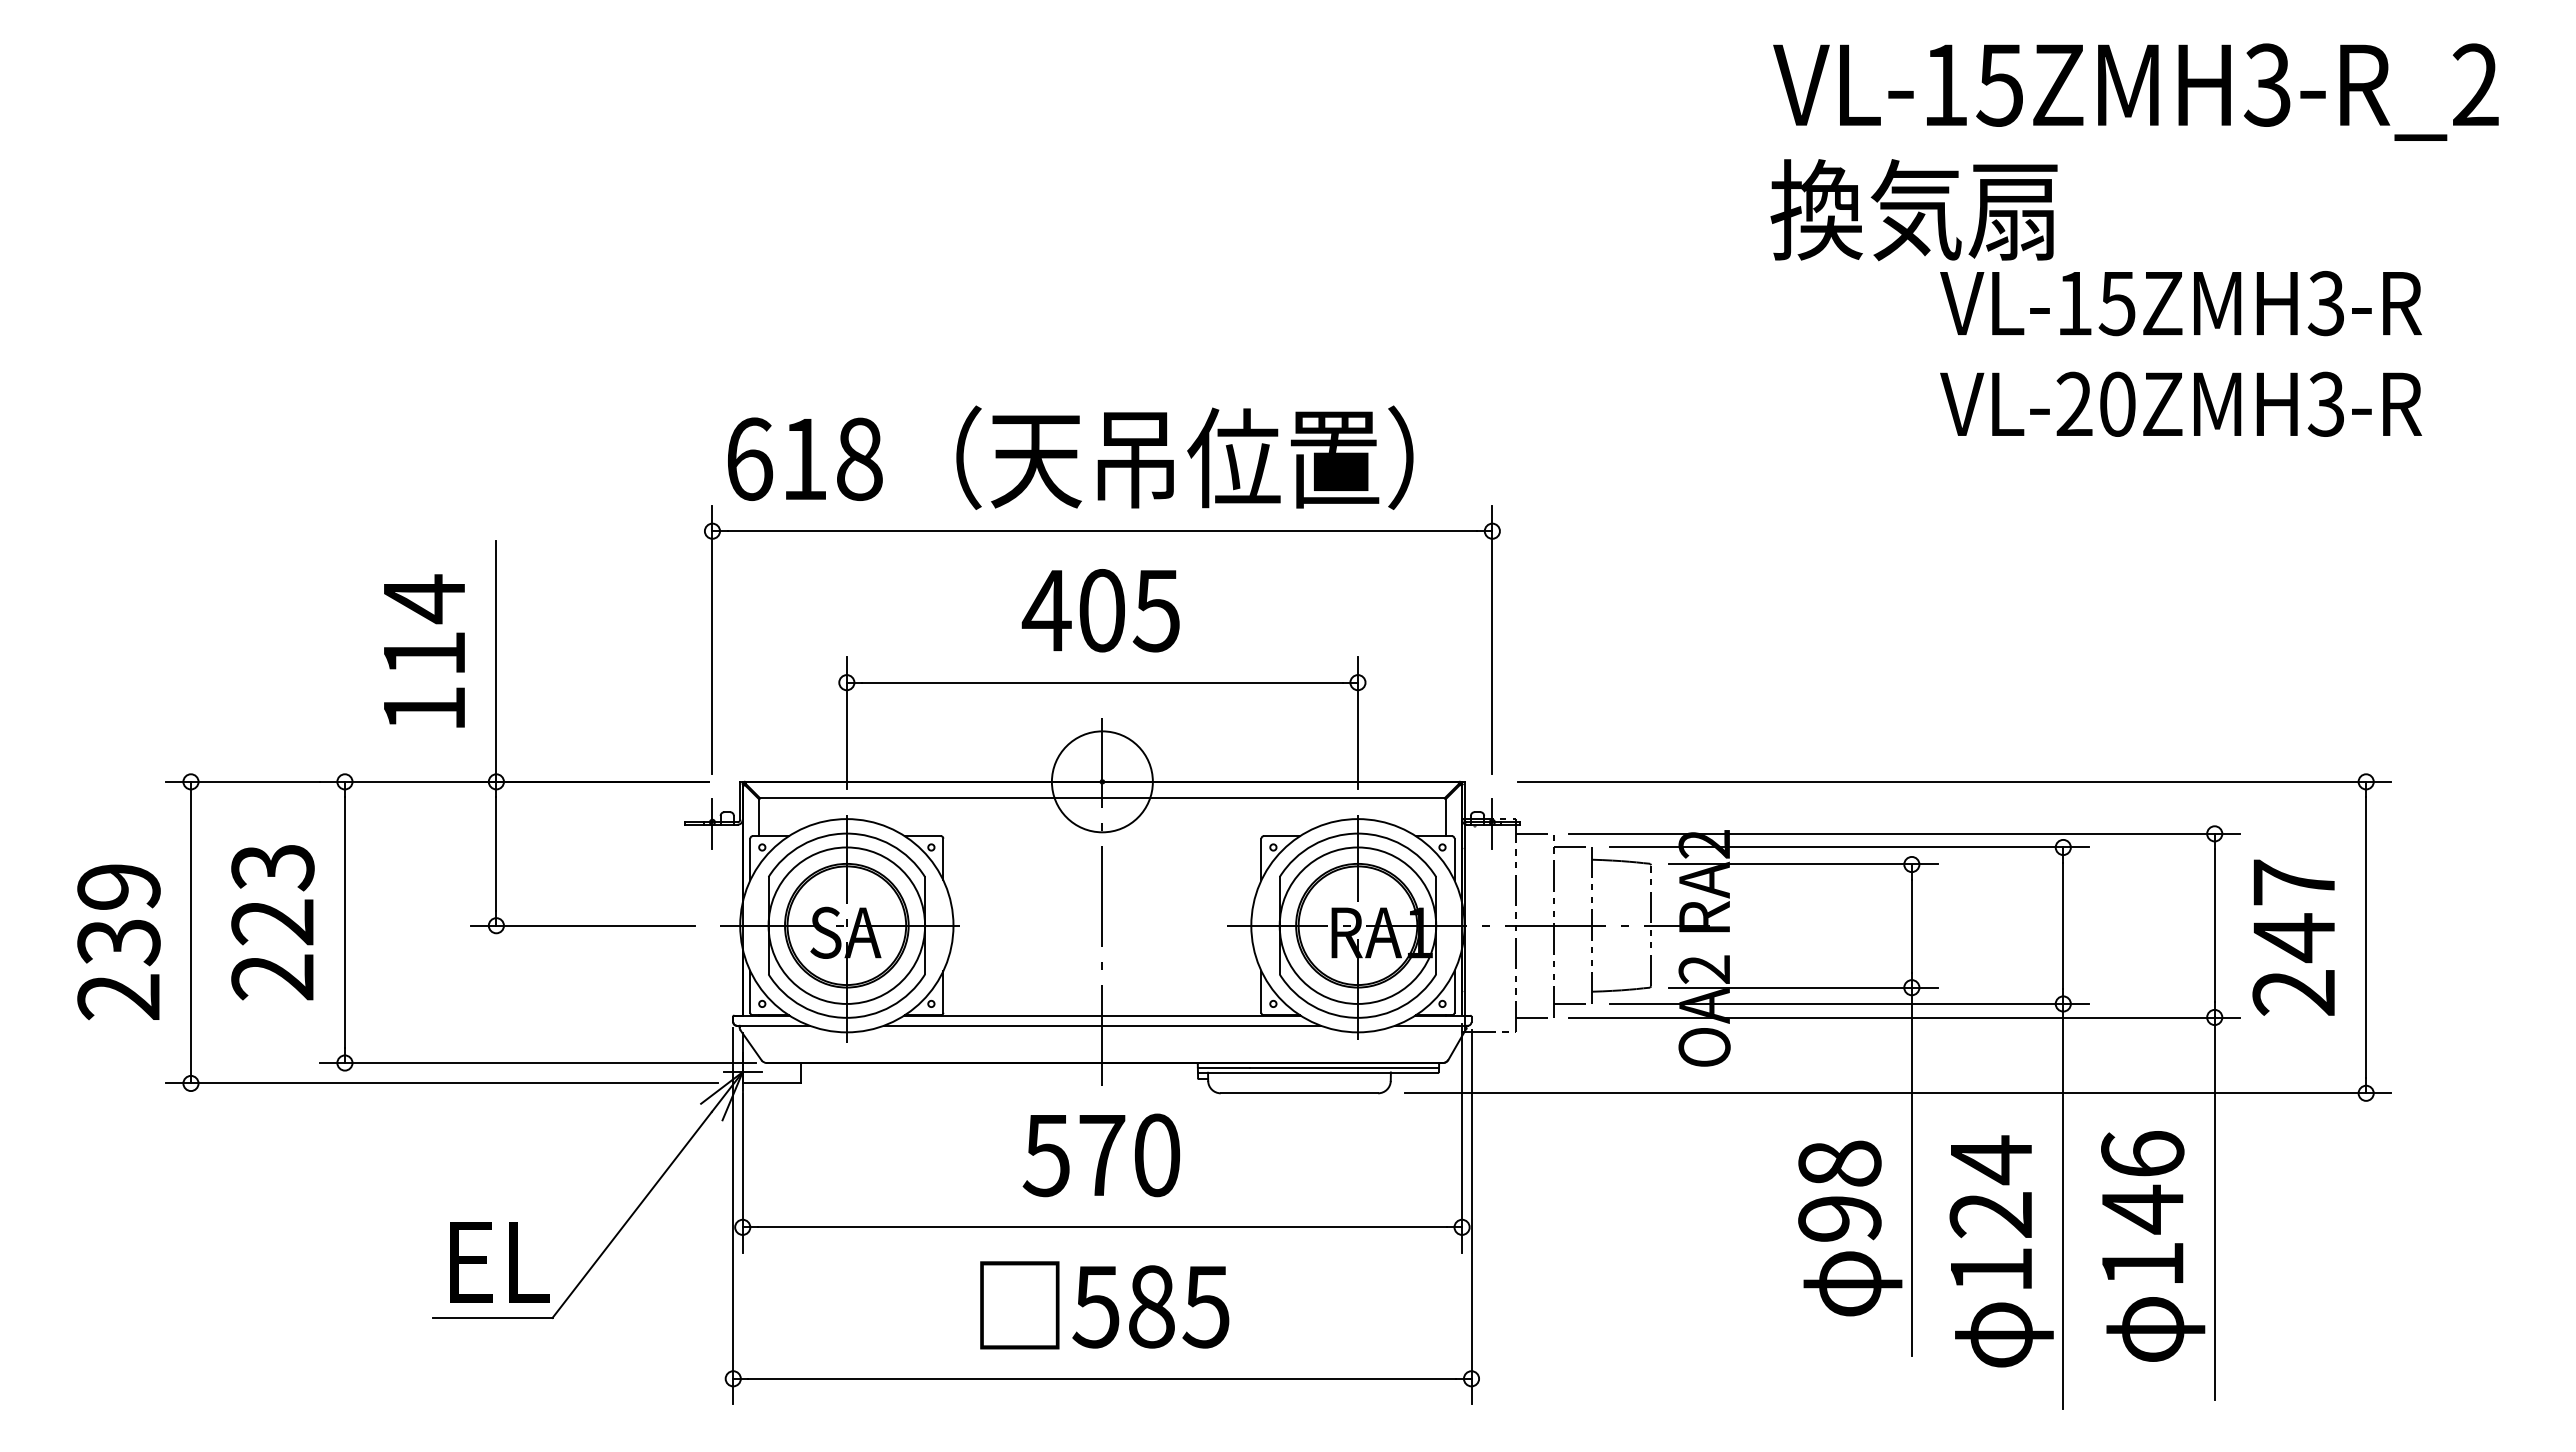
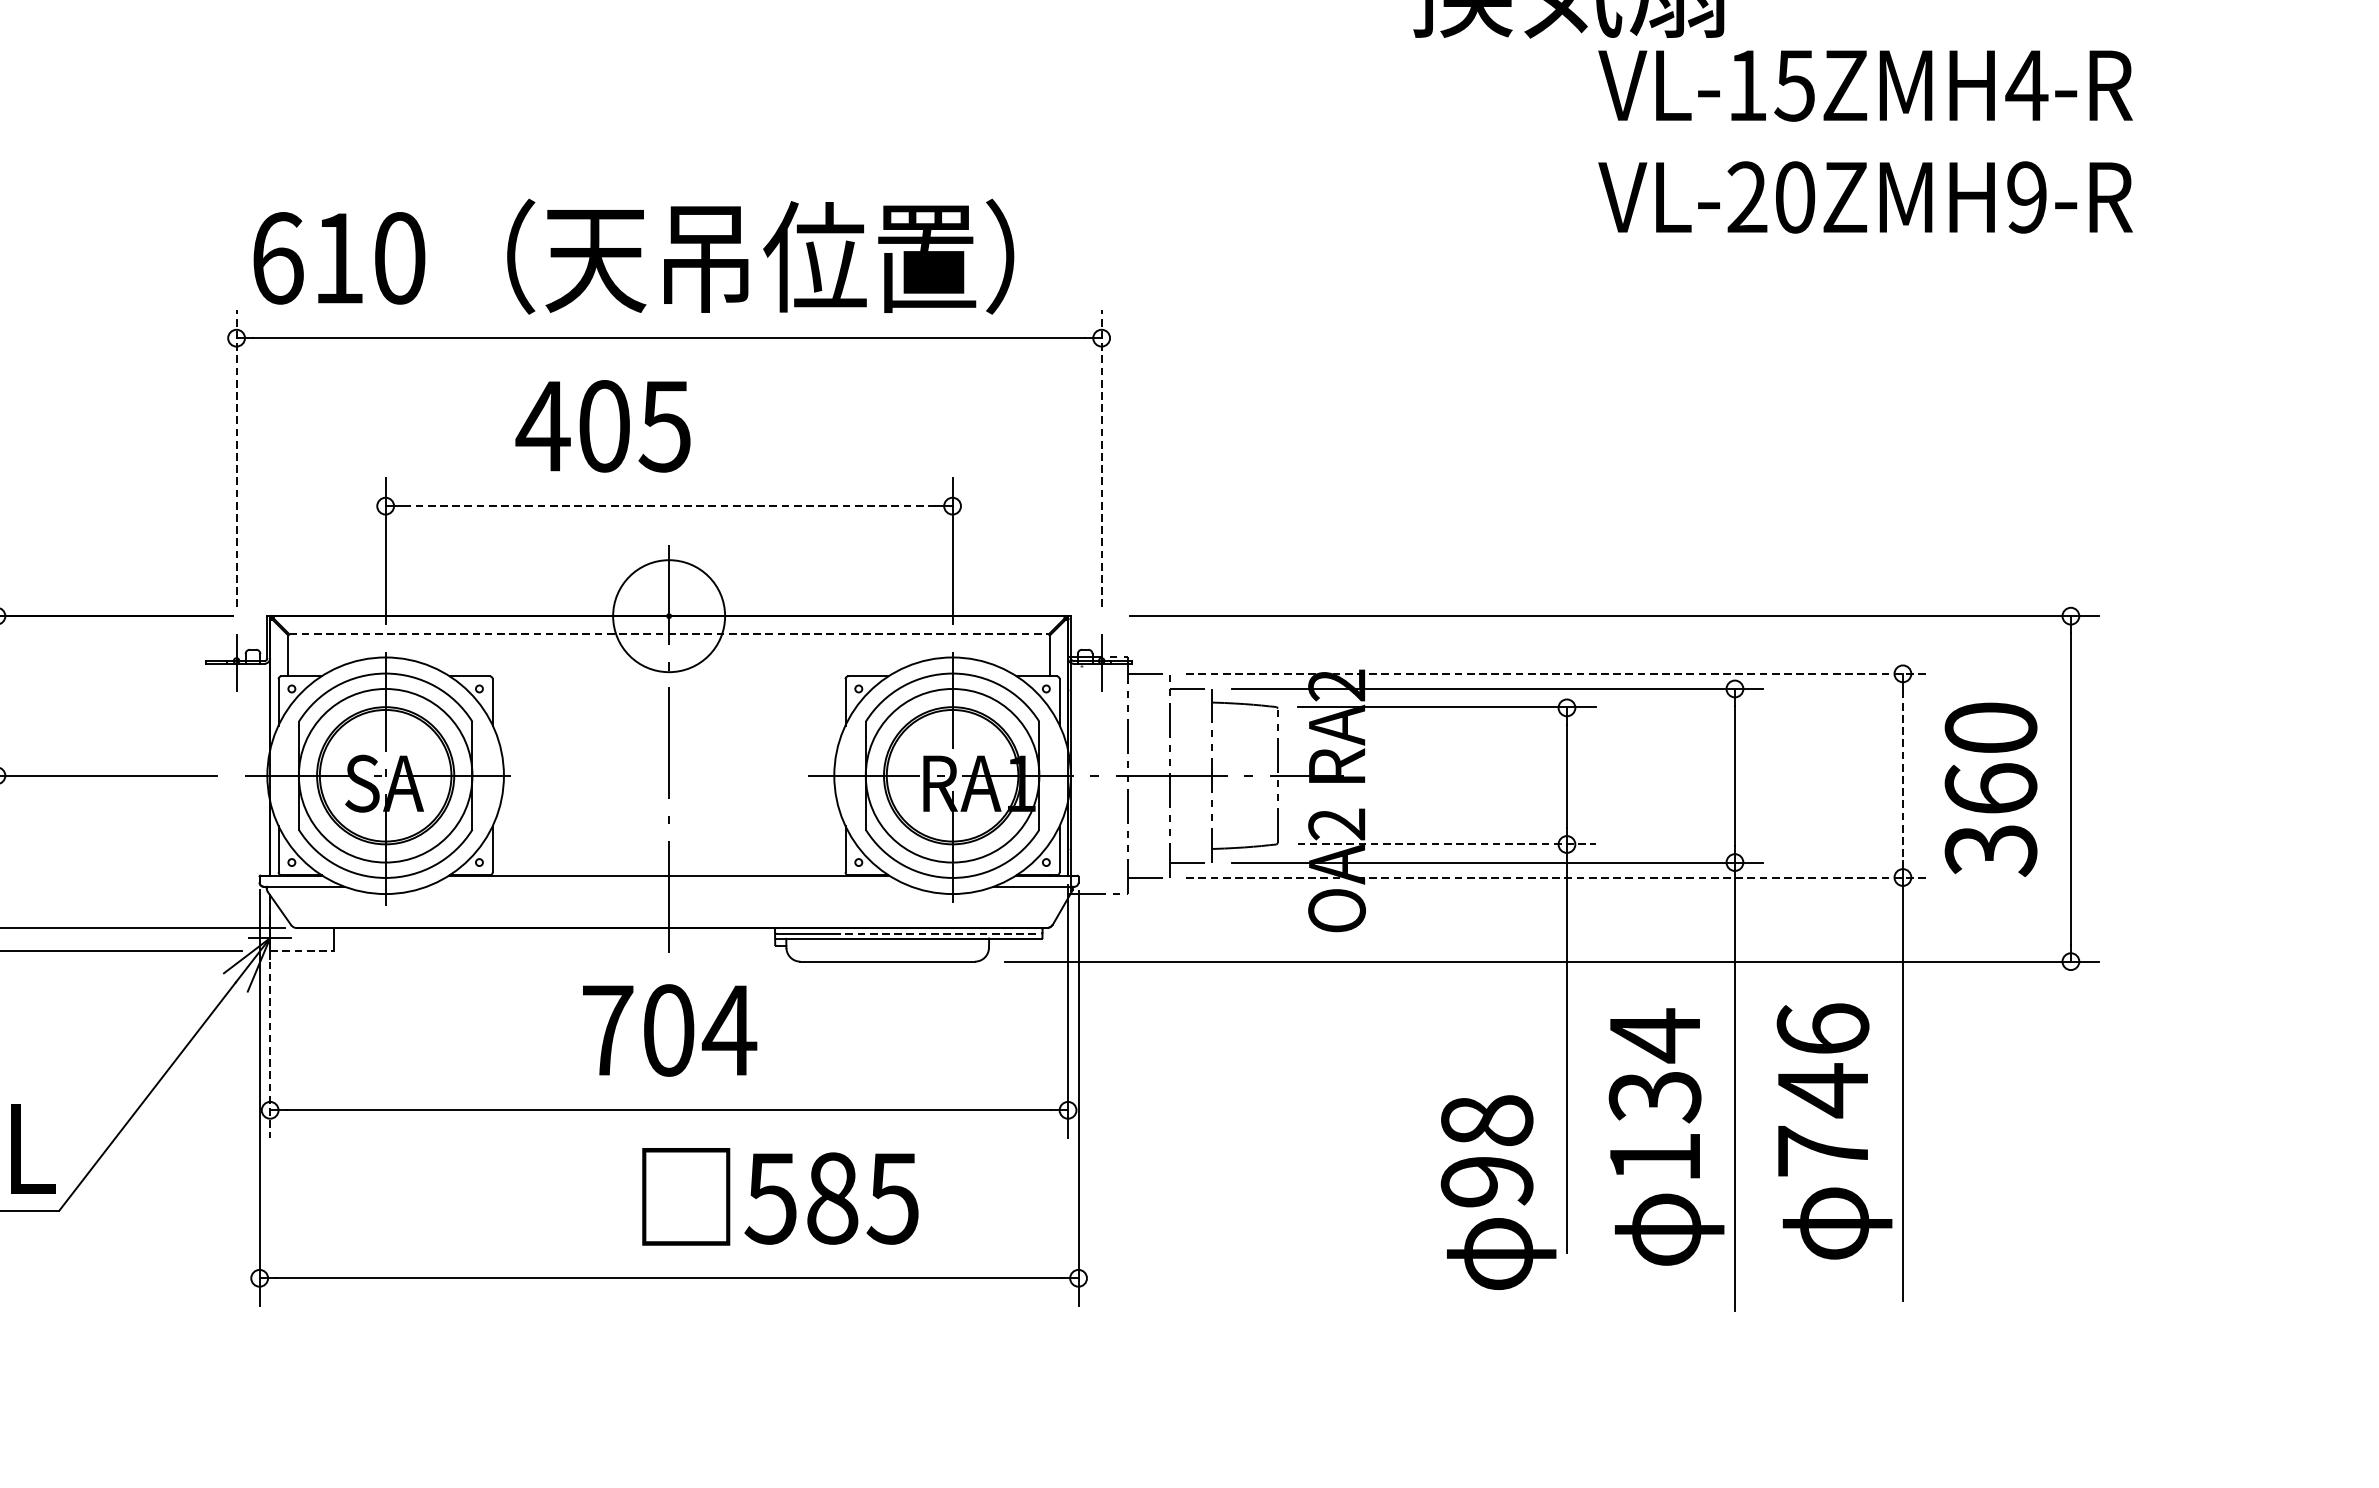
text: (2326, 303) -> (2026, 85), VL-15ZMH3-R -> VL-15ZMH4-R
text: (2325, 404) -> (2025, 197), VL-20ZMH3-R -> VL-20ZMH9-R
text: (859, 458) -> (399, 257), 618 -> 610
text: (1100, 610) -> (602, 426), moved
line: (712, 639) -> (236, 458), solid -> dashed
line: (1492, 639) -> (1101, 458), solid -> dashed
line: (1101, 682) -> (668, 505), solid -> dashed
line: (1102, 798) -> (669, 634), solid -> dashed
line: (1904, 833) -> (1558, 673), solid -> dashed
line: (2214, 925) -> (1902, 775), solid -> dashed
text: (2293, 937) -> (1990, 788), 247 -> 360
line: (1803, 987) -> (1446, 844), solid -> dashed
line: (1904, 1017) -> (1558, 877), solid -> dashed
line: (1102, 1025) -> (669, 886), removed
line: (1344, 1068) -> (937, 934), solid -> dashed
line: (771, 1083) -> (302, 950), solid -> dashed
text: (1101, 1155) -> (668, 1030), 570 -> 704
line: (742, 1172) -> (269, 1049), solid -> dashed
text: (1991, 1215) -> (1655, 1097), 124 -> 134
text: (1850, 1228) -> (1498, 1192), moved
text: (2142, 1263) -> (1822, 1150), 146 -> 746
text: (1104, 1305) -> (780, 1197), moved

